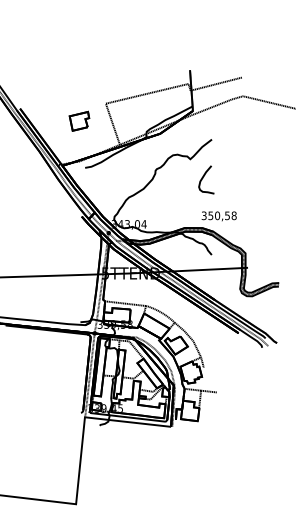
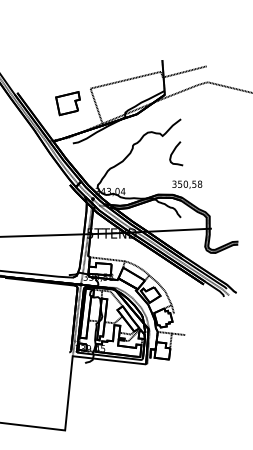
part: (78, 121) -> (67, 103), size x1.43

